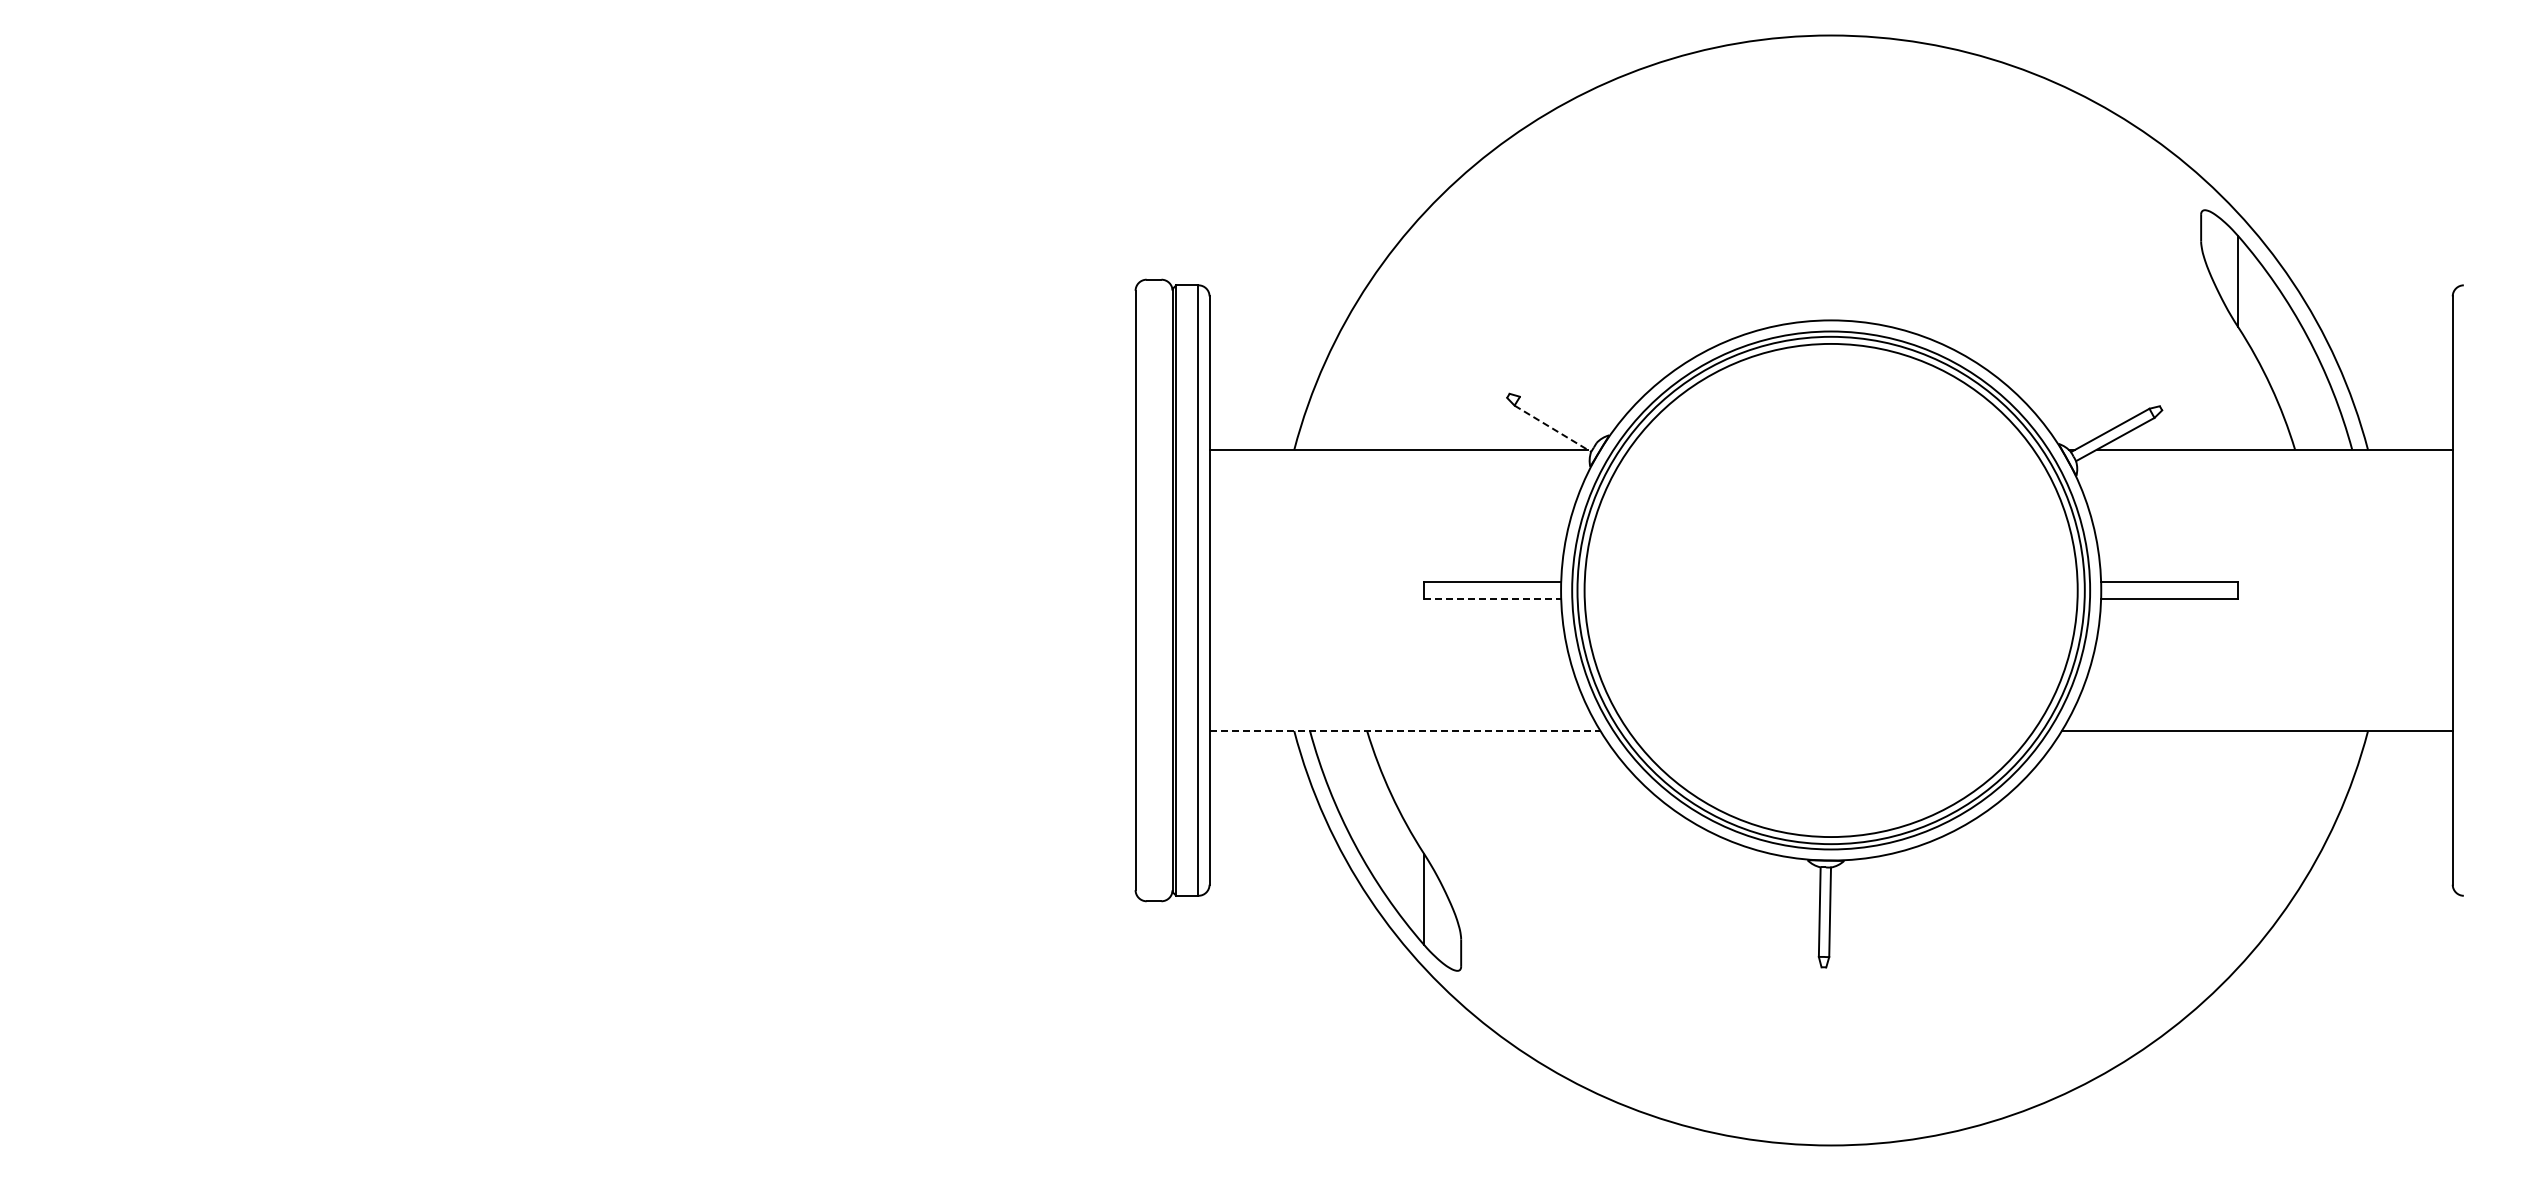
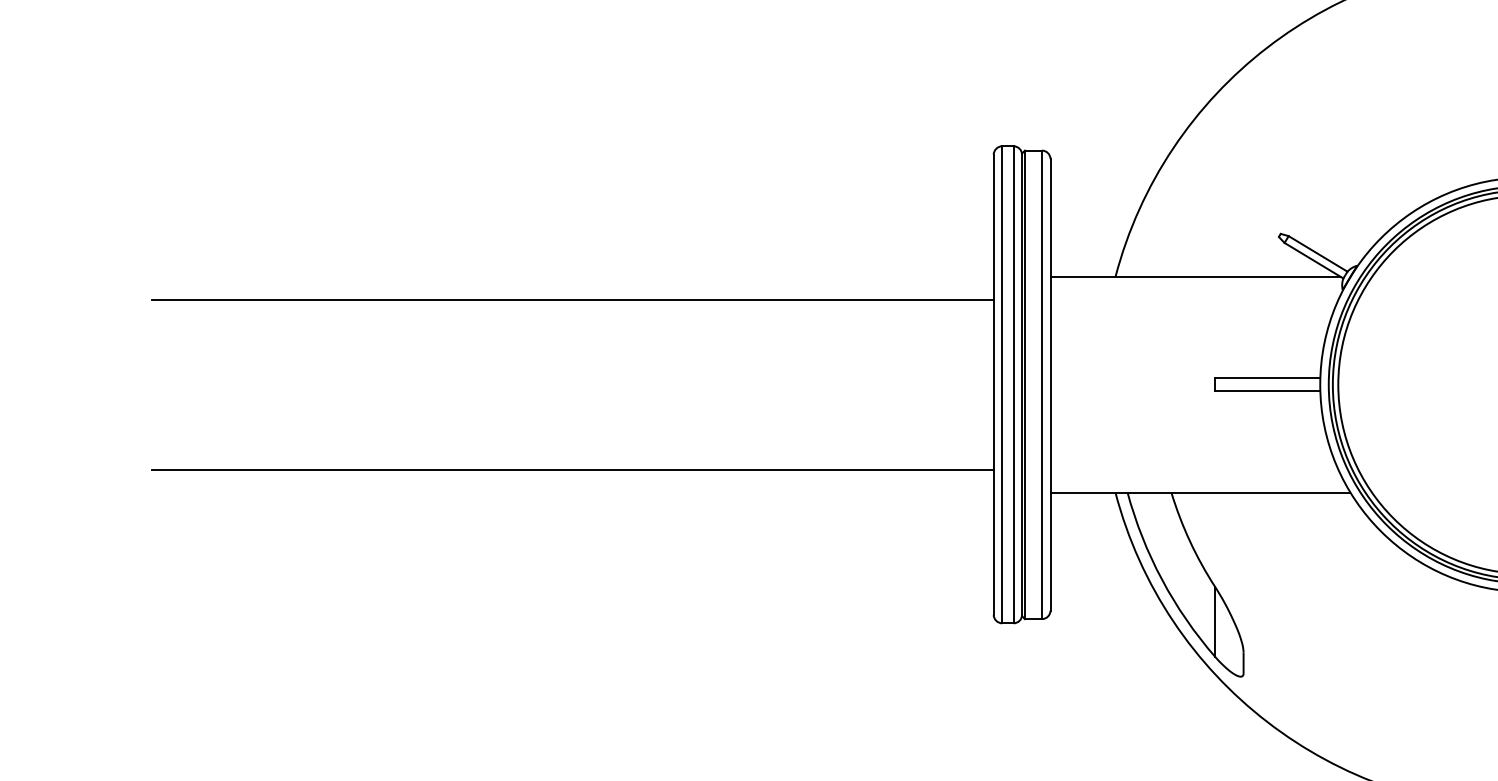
line: (1557, 419) -> (1317, 253), added
line: (1552, 428) -> (1313, 260), dashed -> solid
line: (586, 479) -> (572, 299), added
line: (1146, 590) -> (1002, 384), added
line: (1161, 590) -> (1013, 384), added
line: (1492, 598) -> (1267, 390), dashed -> solid
line: (586, 701) -> (572, 469), added
line: (1405, 731) -> (1200, 493), dashed -> solid

